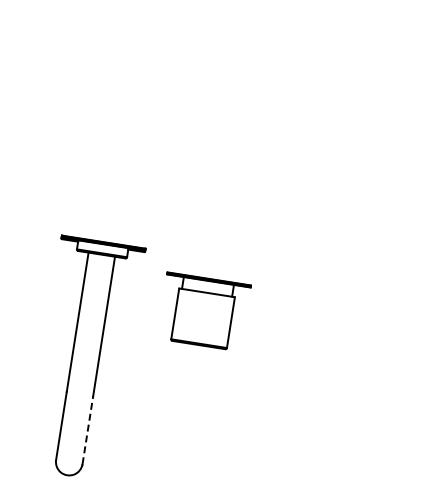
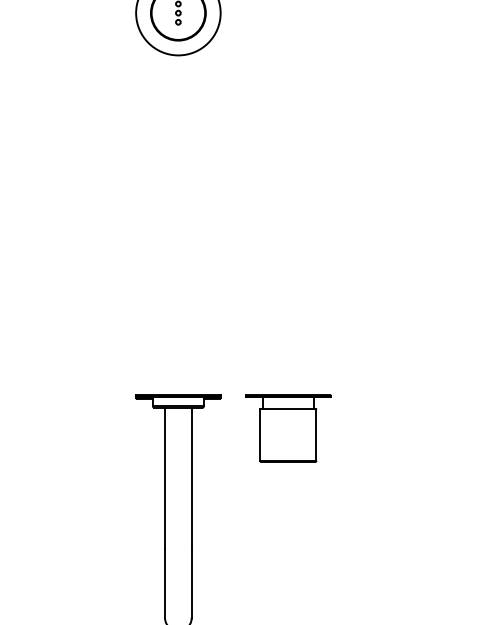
part: (204, 311) -> (288, 428), moved
line: (87, 430) -> (191, 583), dashed -> solid

